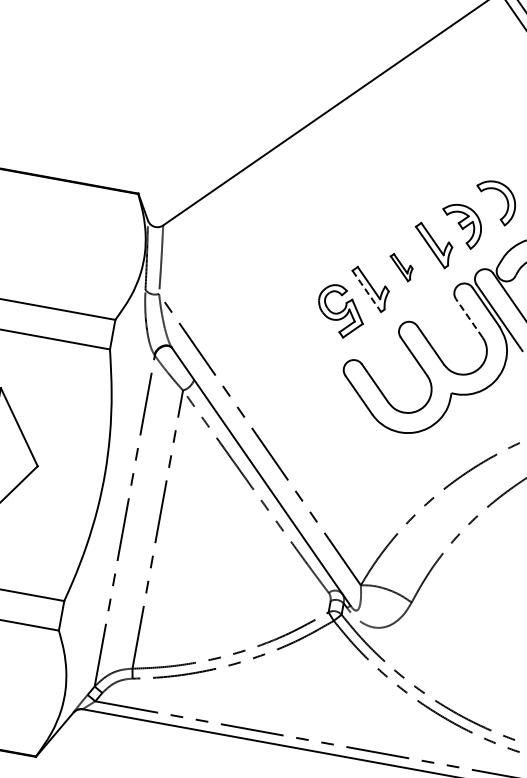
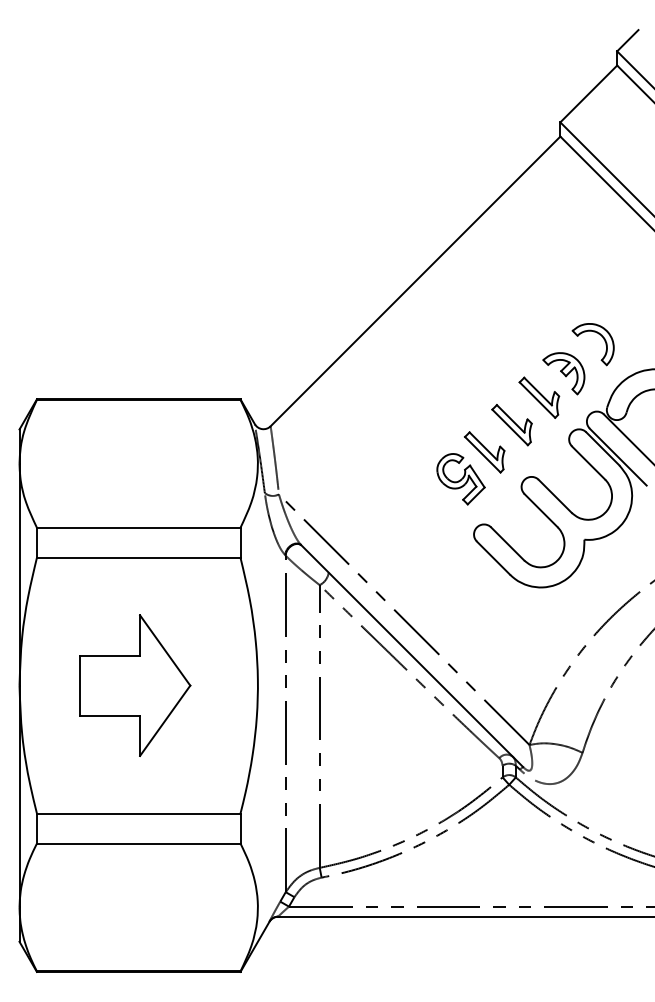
part: (400, 267) -> (511, 425), size x1.67
line: (367, 292) -> (483, 455), dashed -> solid
line: (469, 317) -> (588, 462), dashed -> solid

